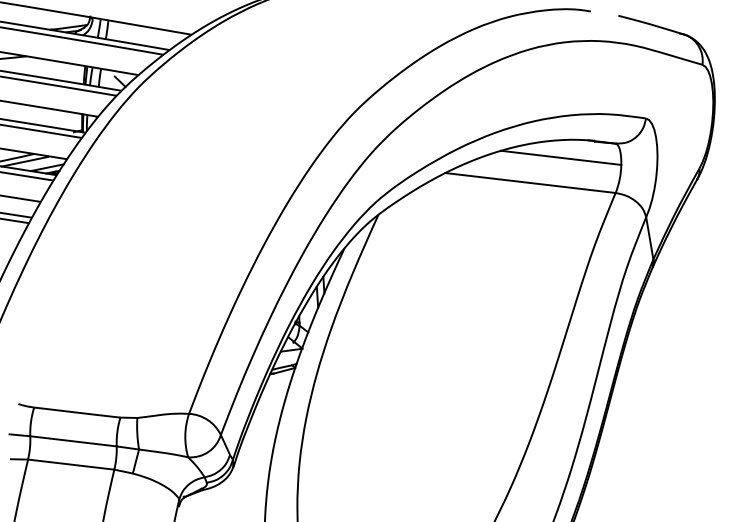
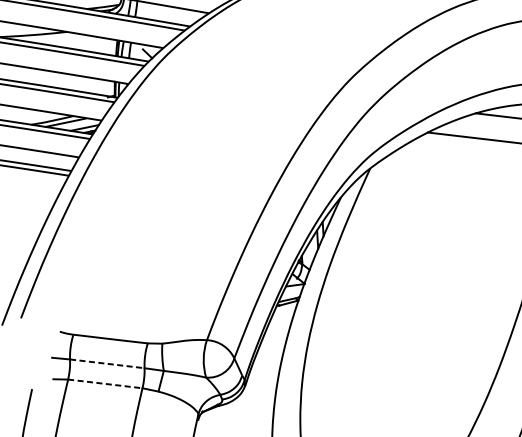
line: (73, 441) -> (107, 363), solid -> dashed
line: (71, 464) -> (105, 383), solid -> dashed

